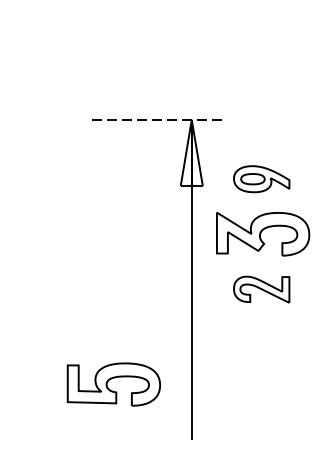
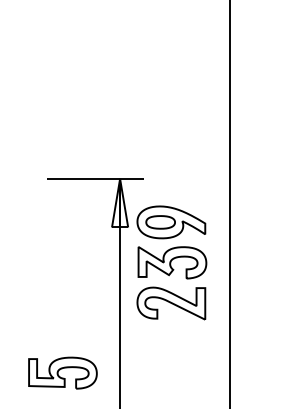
line: (158, 119) -> (95, 178), dashed -> solid
part: (261, 179) -> (171, 222), size x1.67
part: (261, 289) -> (171, 303), size x1.67

